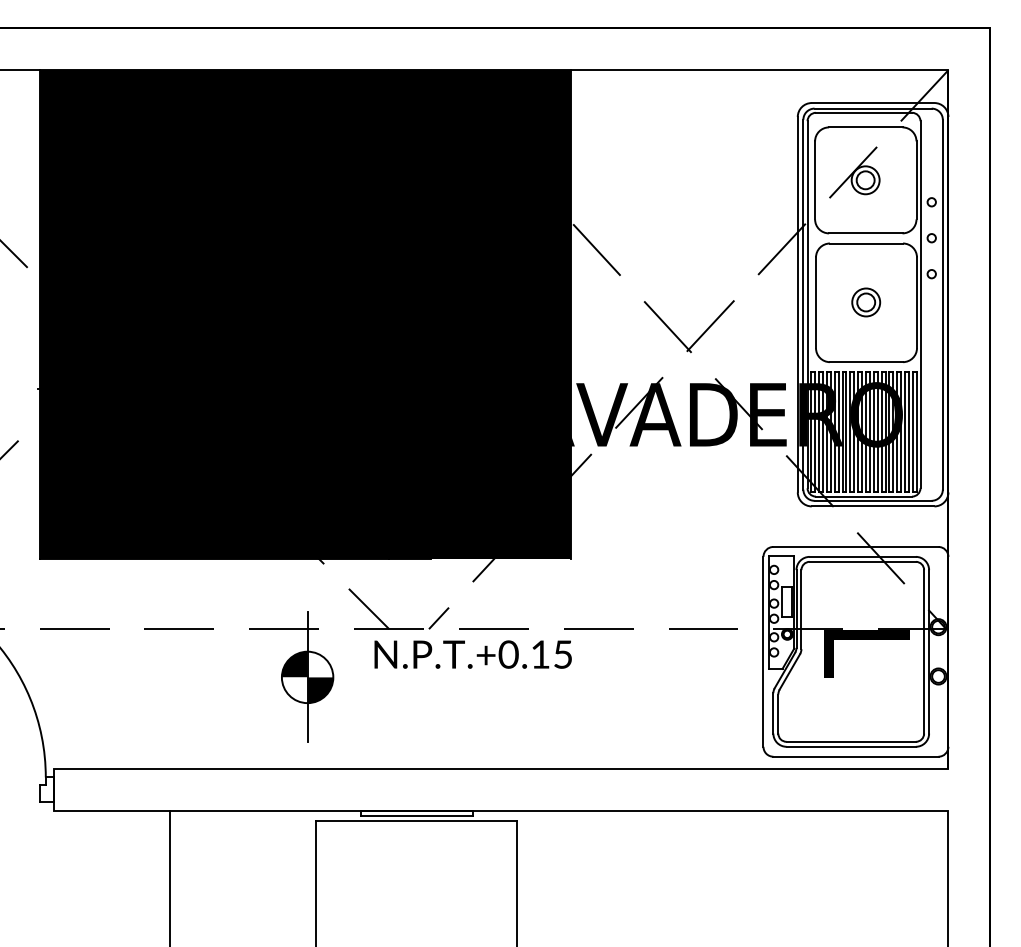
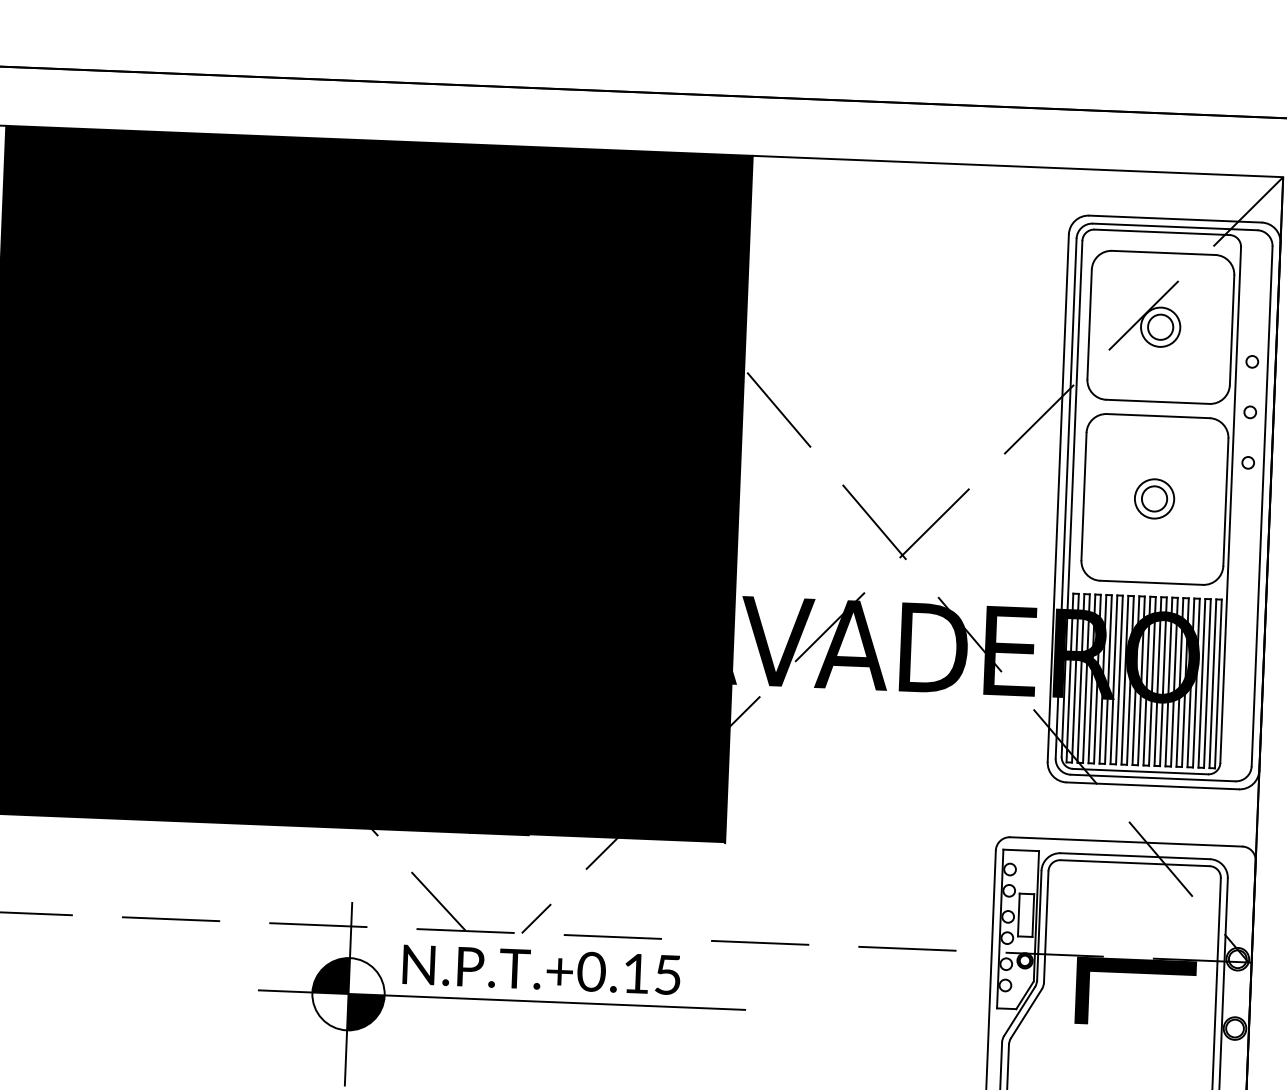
text: (472, 654) -> (540, 969), moved
line: (416, 677) -> (501, 1000), added

